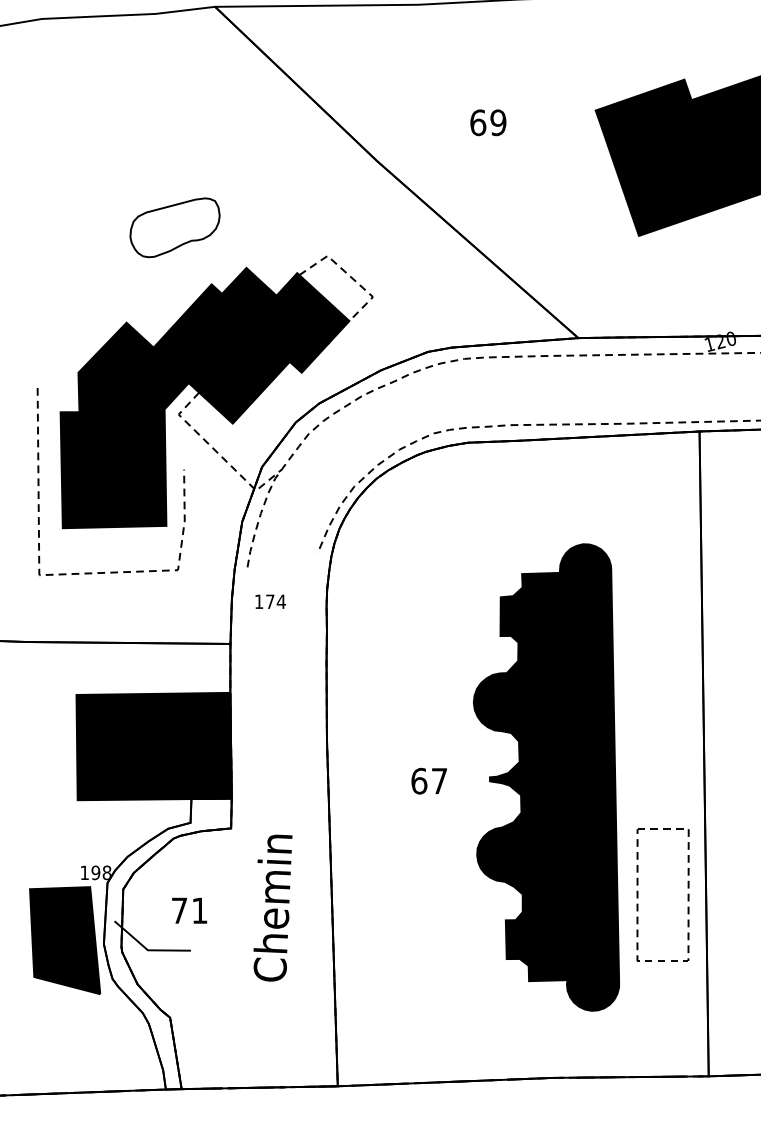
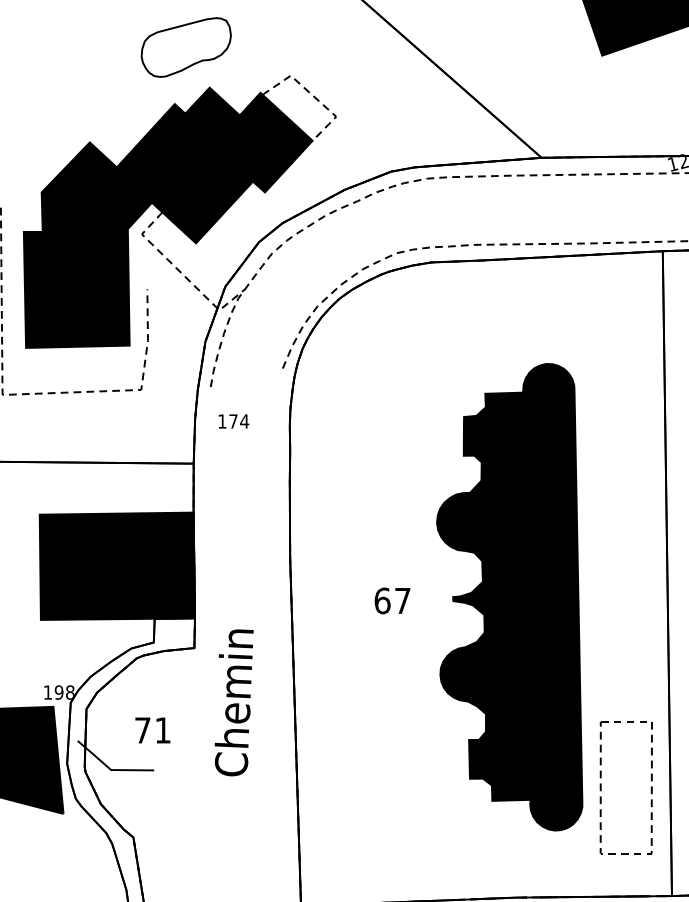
part: (174, 227) -> (185, 47), moved
part: (638, 894) -> (601, 787), moved
text: (272, 907) -> (233, 702), moved

